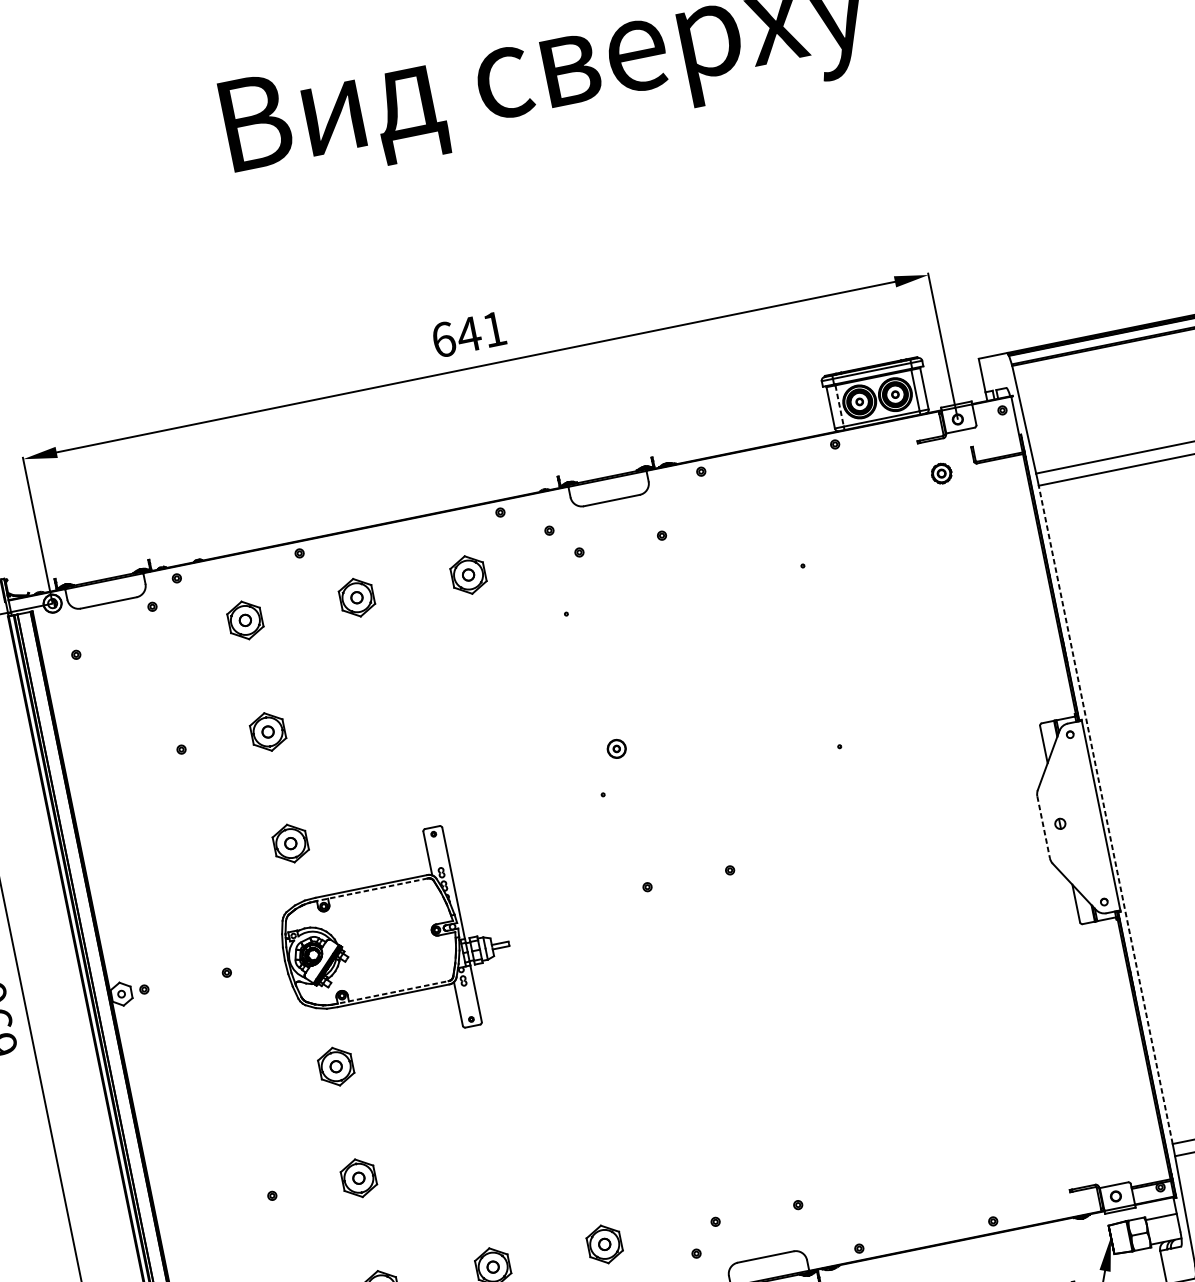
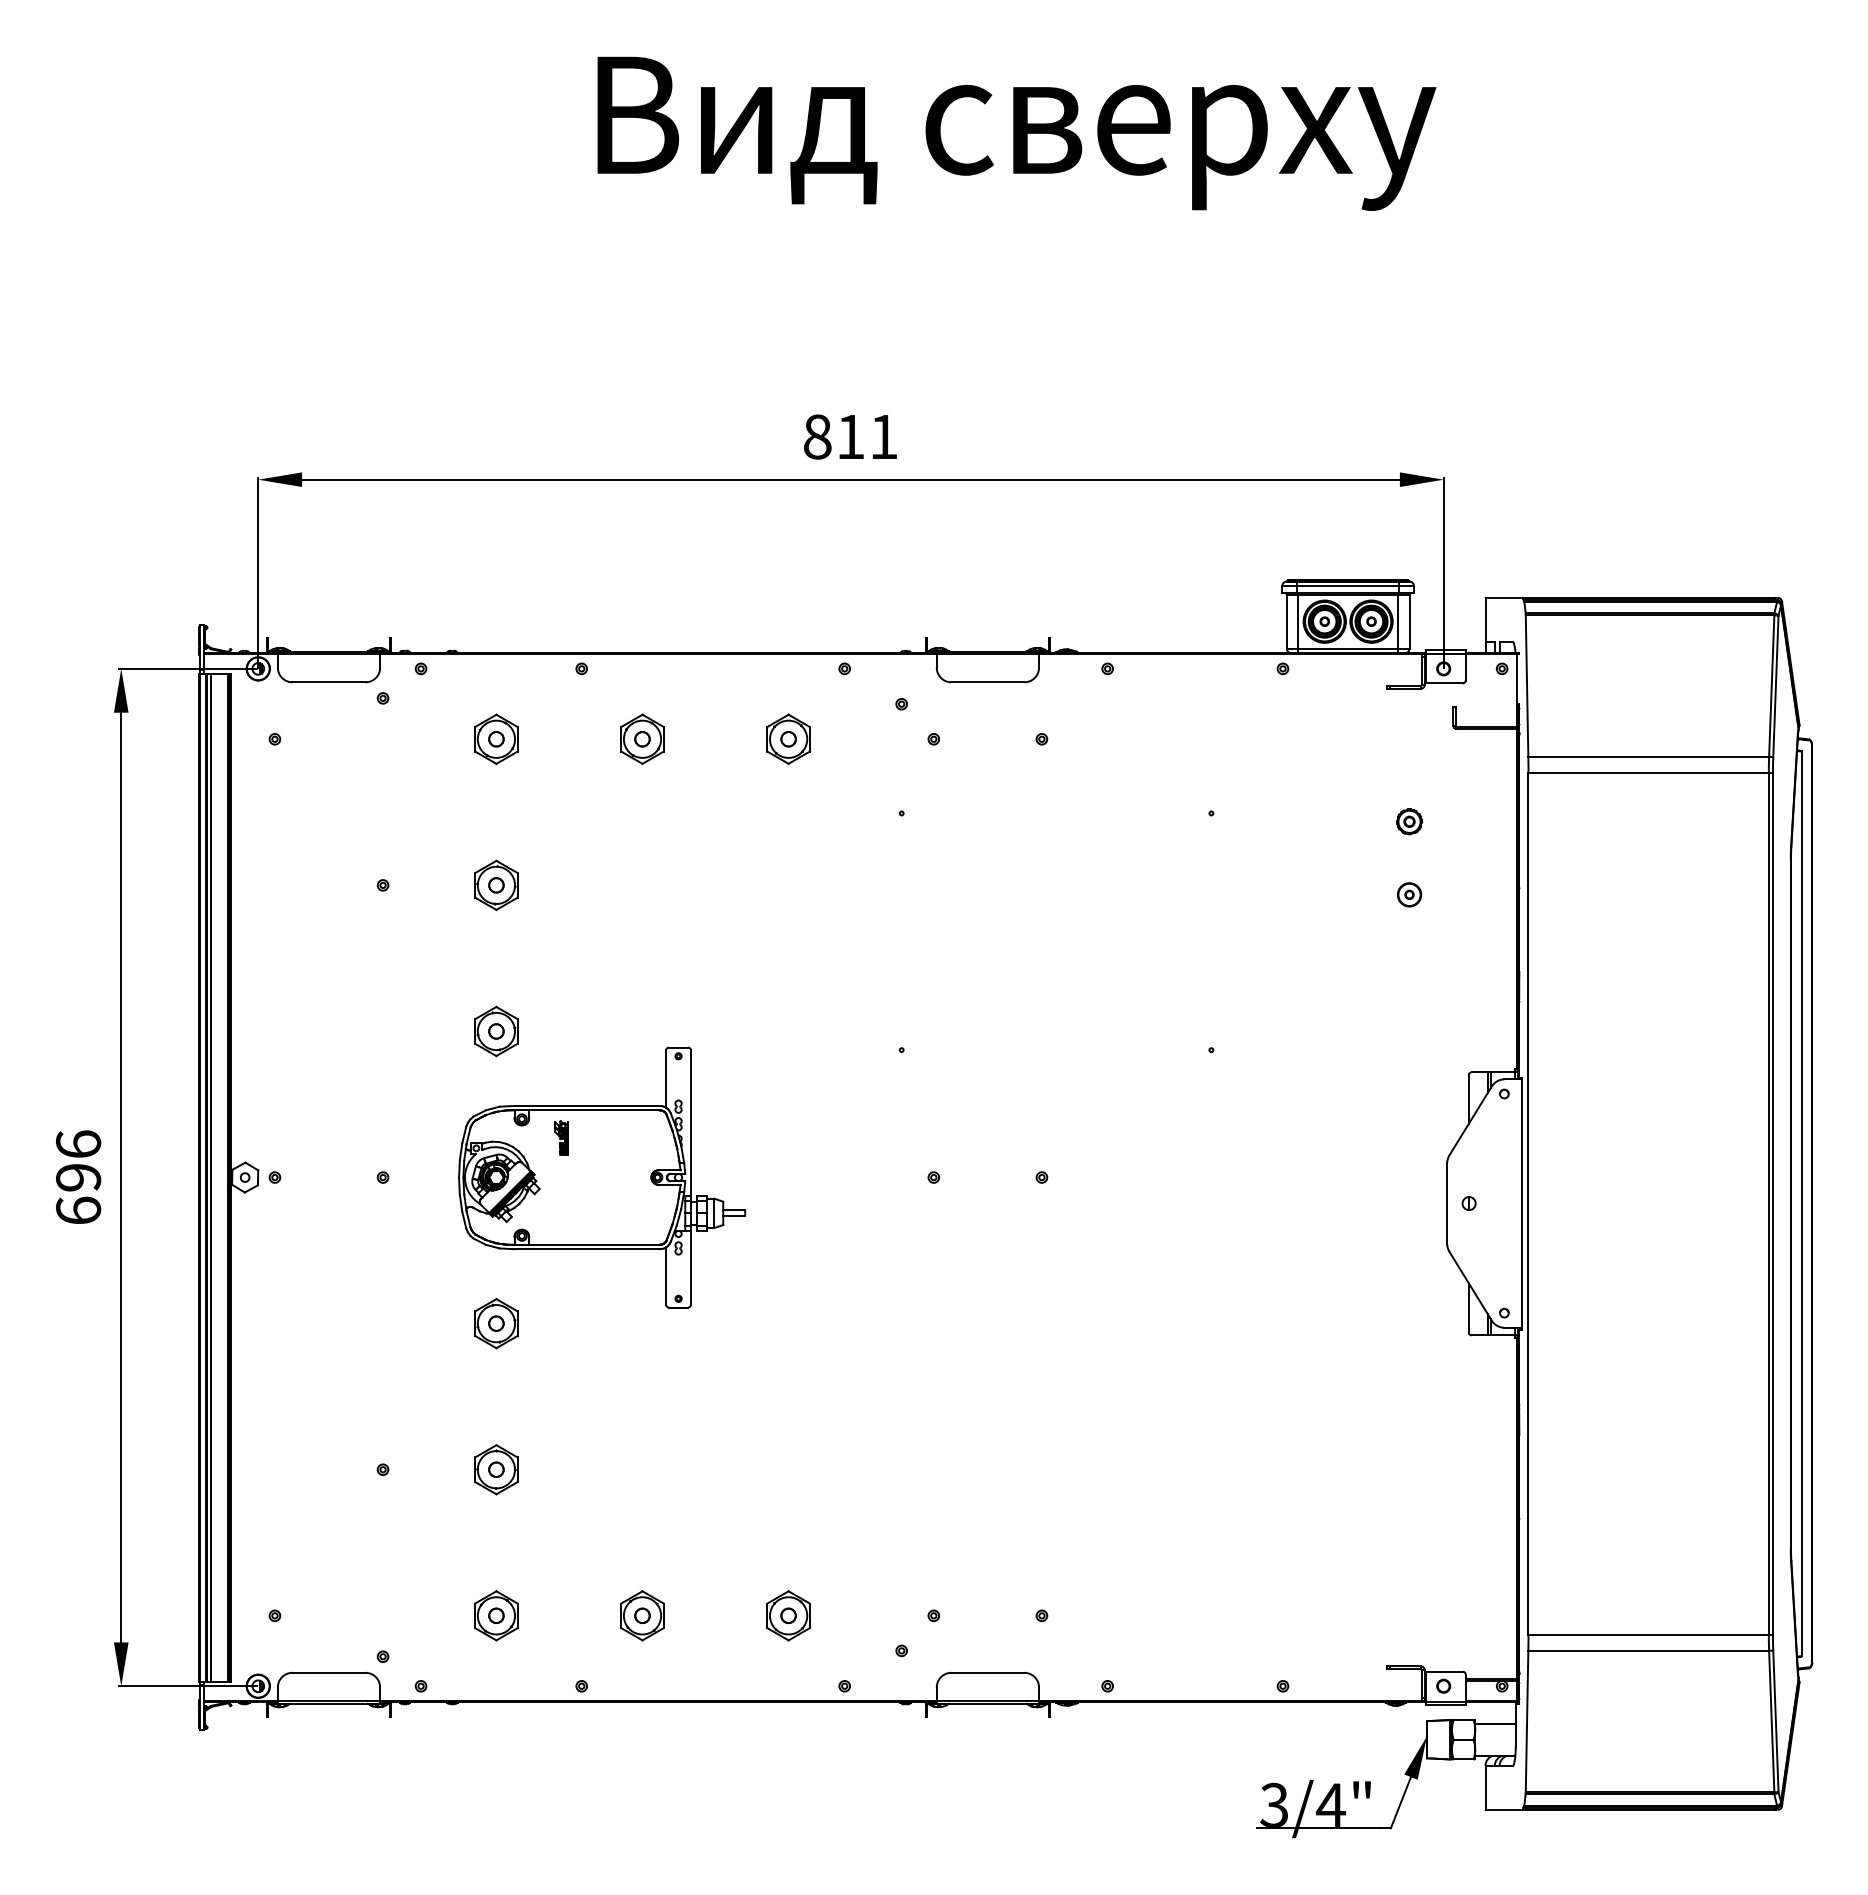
text: (456, 336) -> (834, 436), 641 -> 811
line: (839, 406) -> (1298, 622), dashed -> solid
part: (941, 473) -> (1409, 821), moved
part: (616, 748) -> (1409, 894), moved
line: (1105, 814) -> (1528, 1203), dashed -> solid
line: (1043, 827) -> (1447, 1204), dashed -> solid
line: (369, 890) -> (583, 1110), dashed -> solid
part: (356, 914) -> (561, 1137), added
line: (390, 992) -> (583, 1244), dashed -> solid

